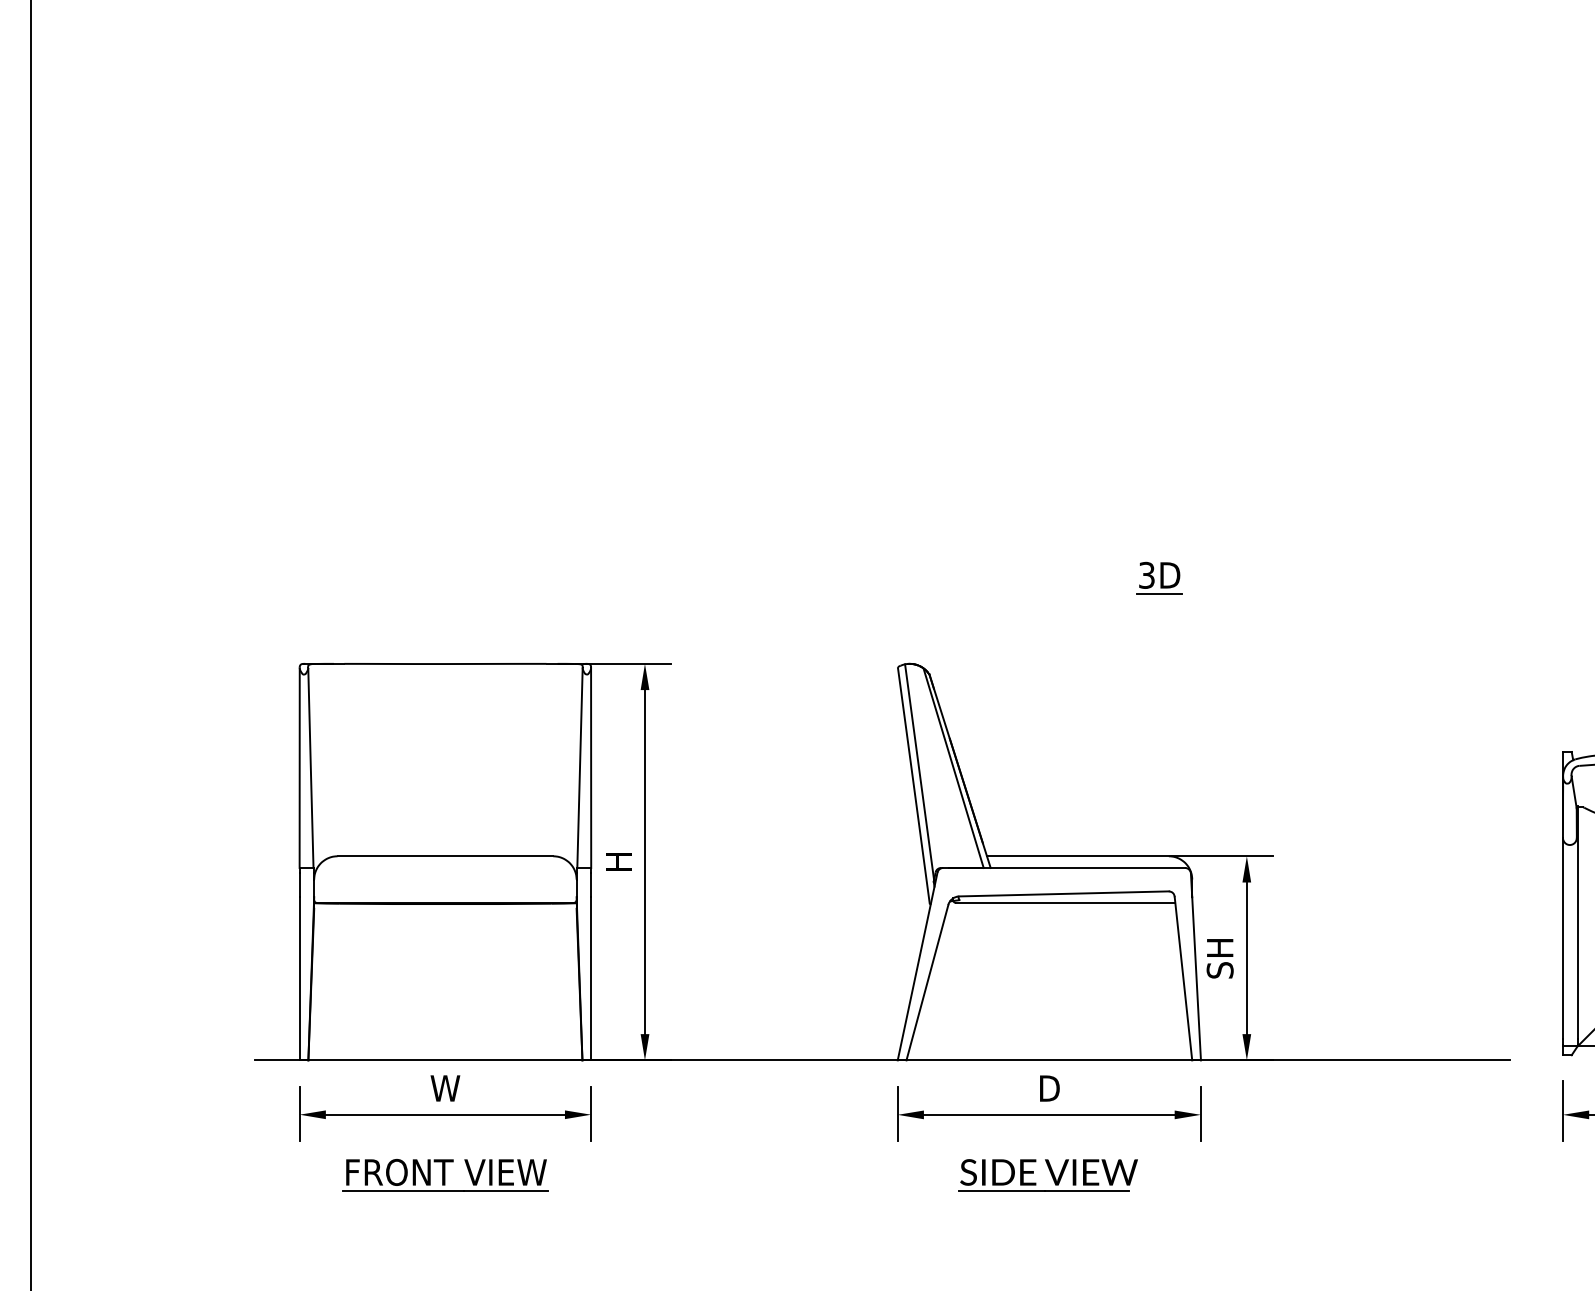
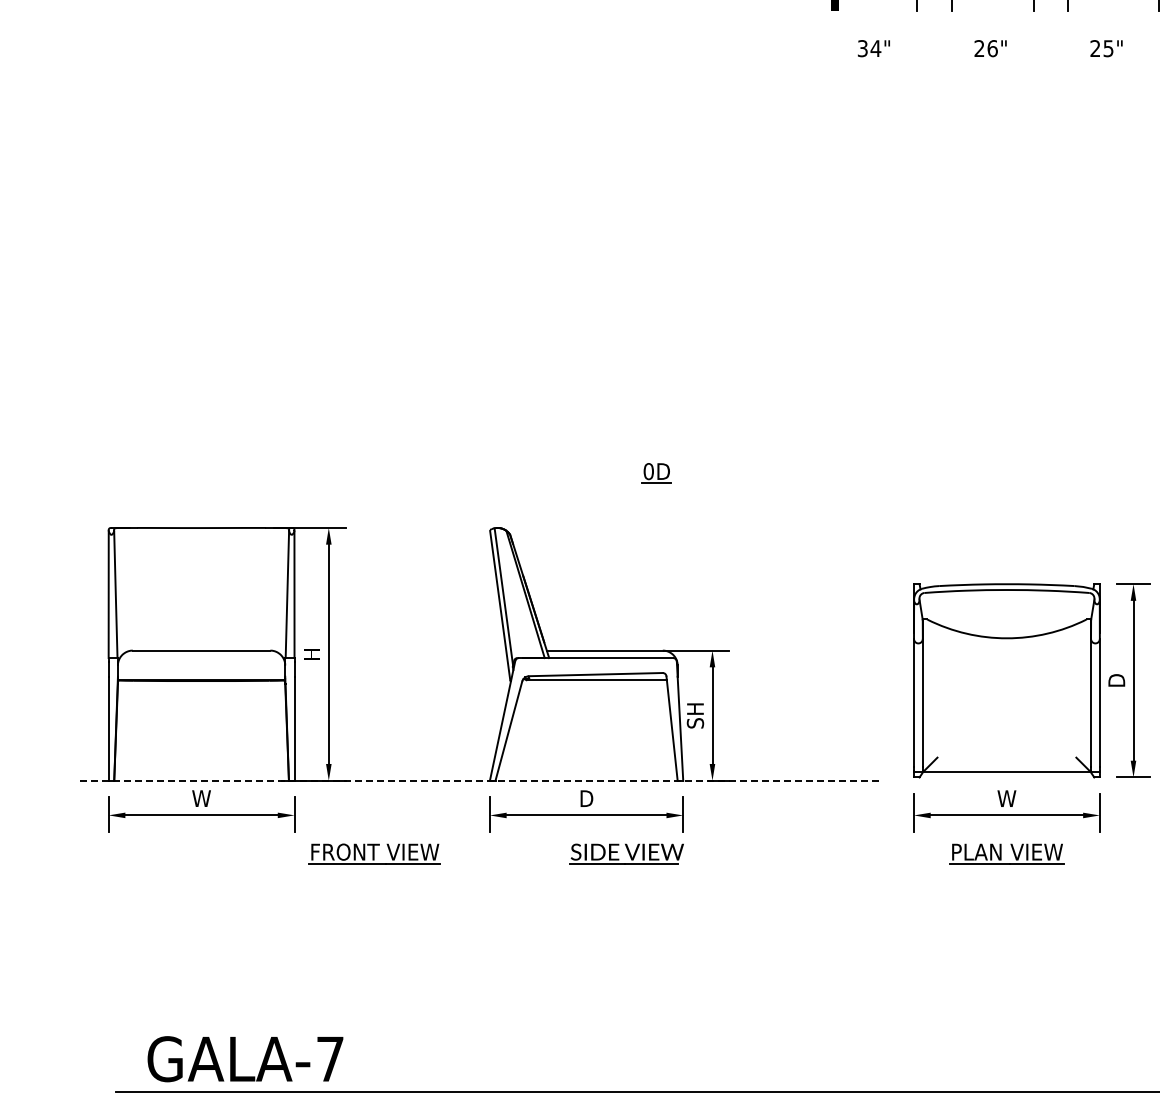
text: (1146, 575) -> (648, 471), 3D -> 0D
line: (882, 1060) -> (480, 780), solid -> dashed
part: (445, 1174) -> (374, 853), moved
part: (1047, 1174) -> (626, 853), moved

